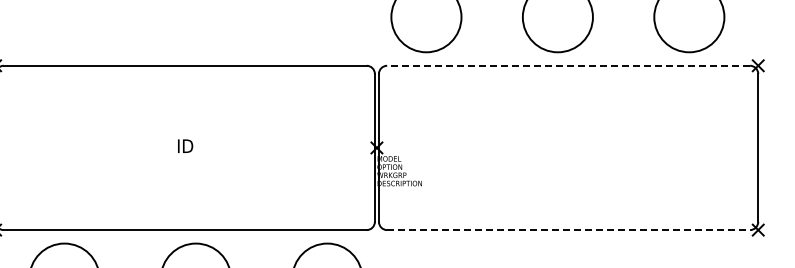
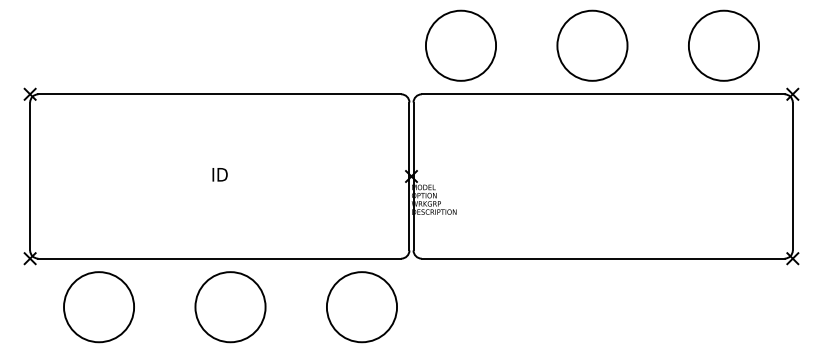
line: (567, 65) -> (602, 94), dashed -> solid
line: (568, 229) -> (603, 258), dashed -> solid

